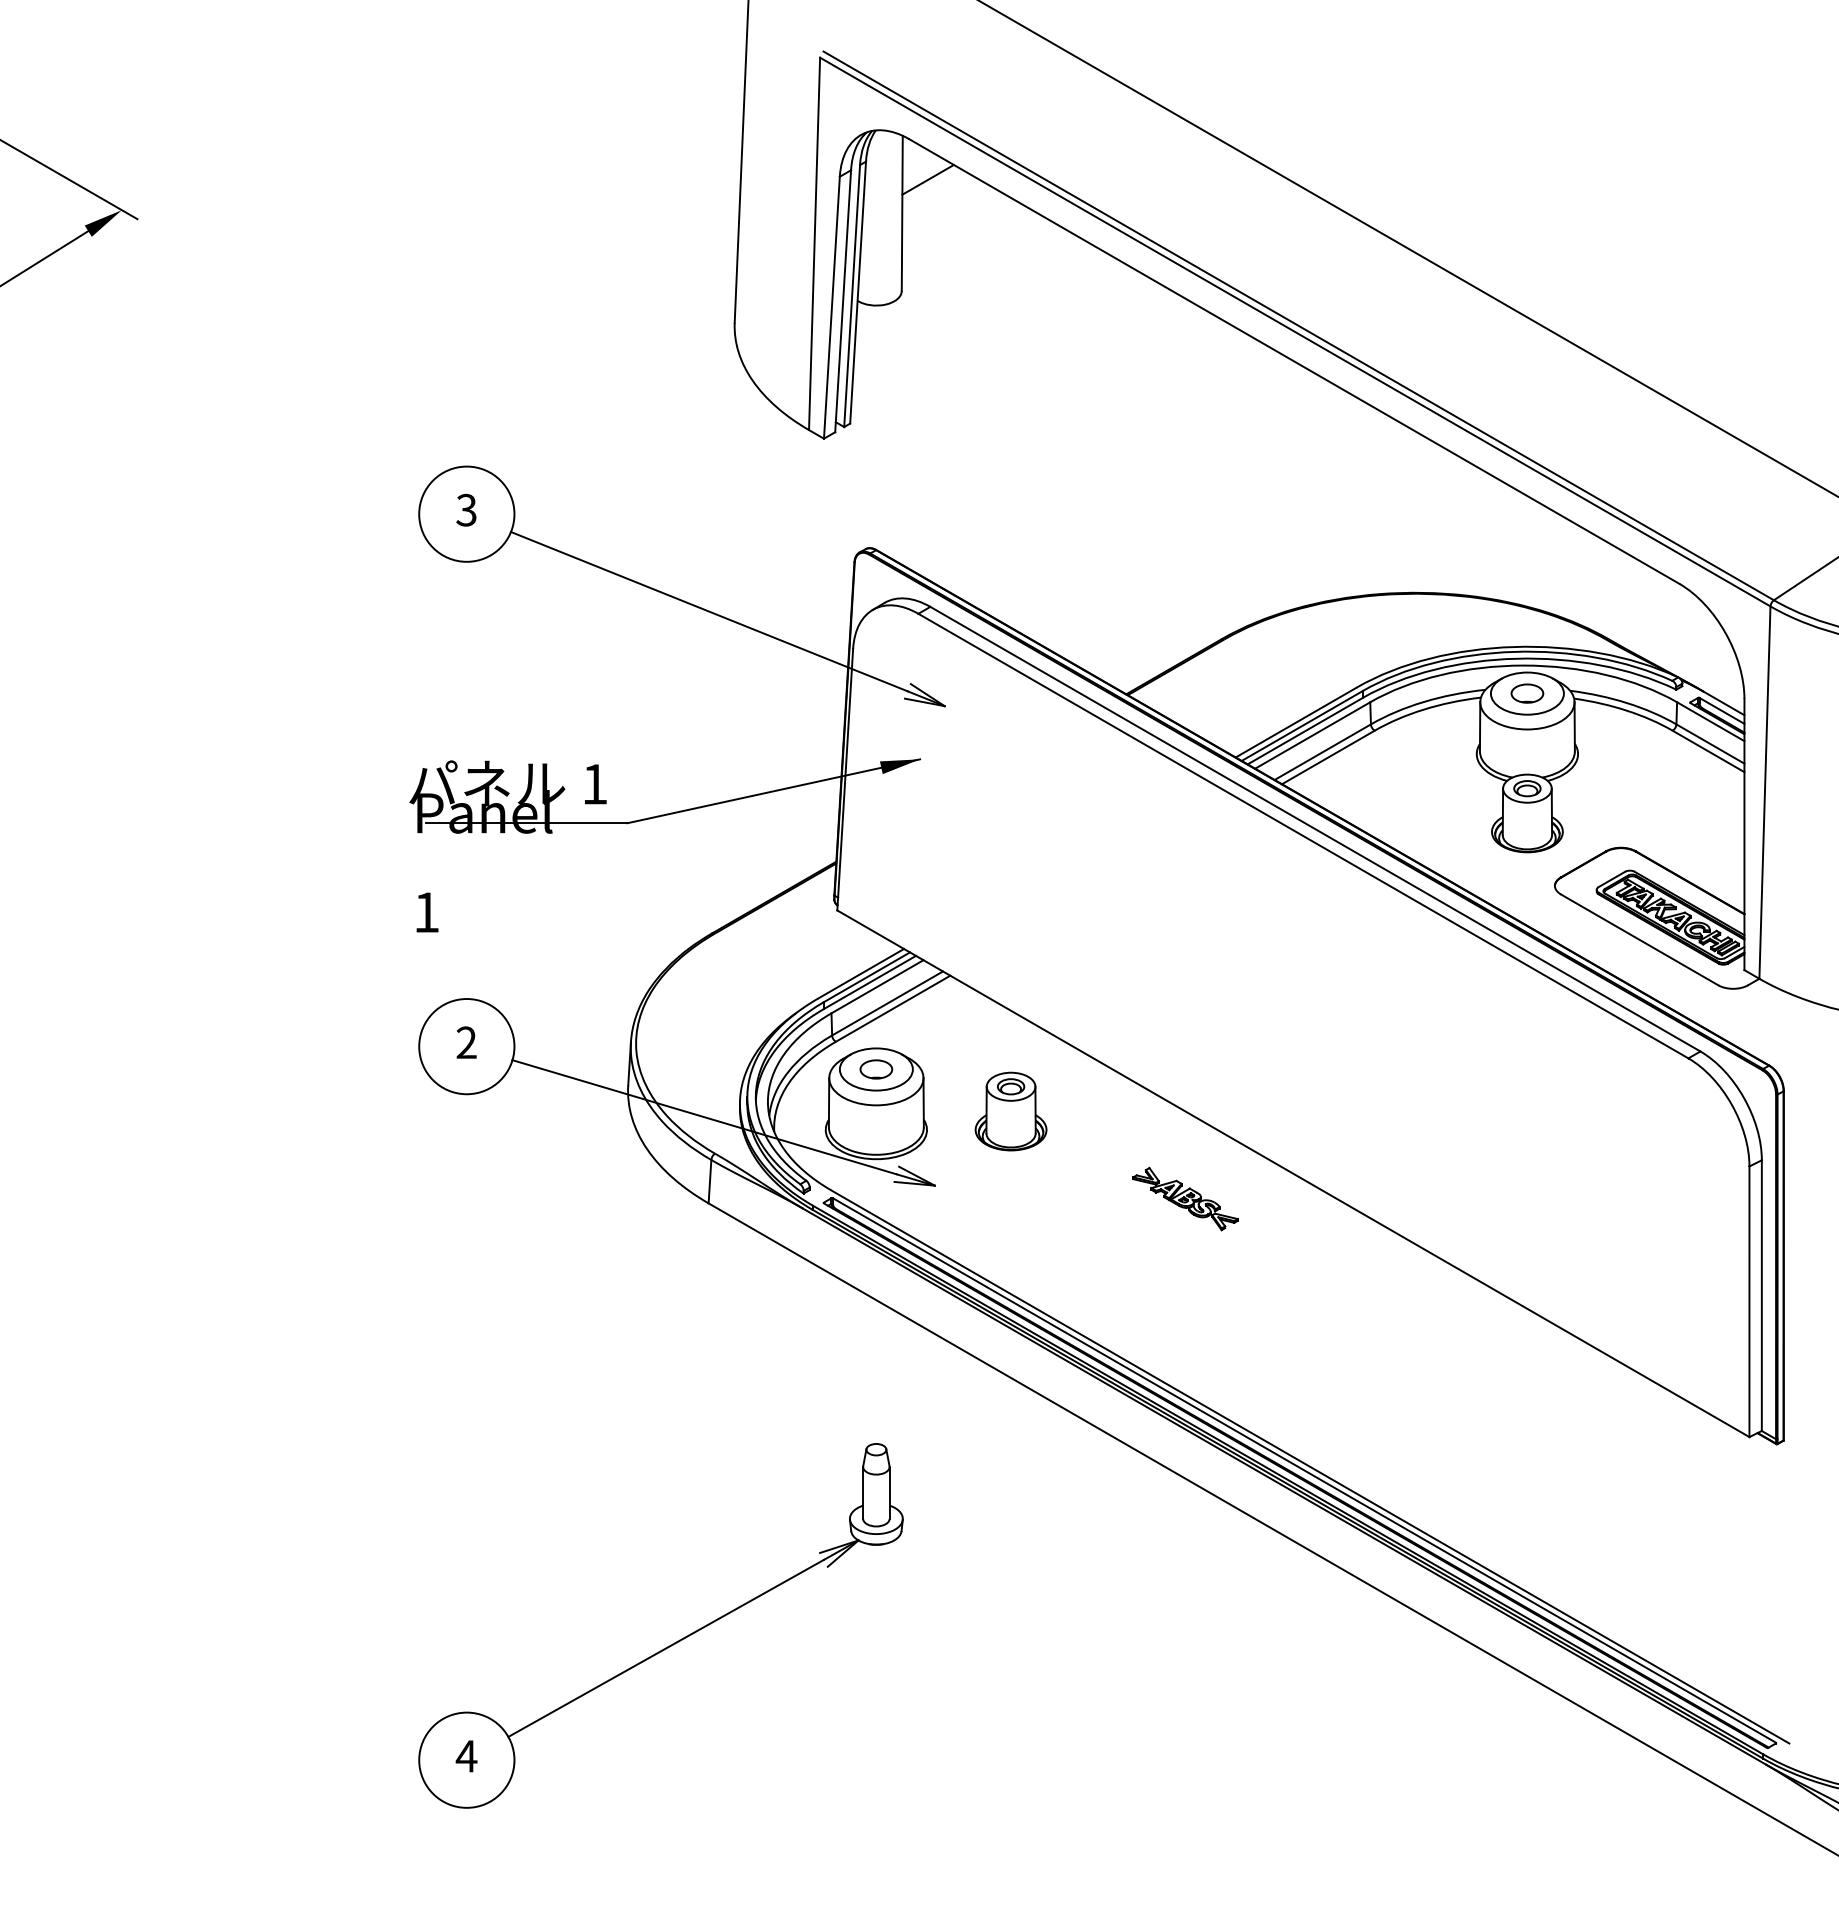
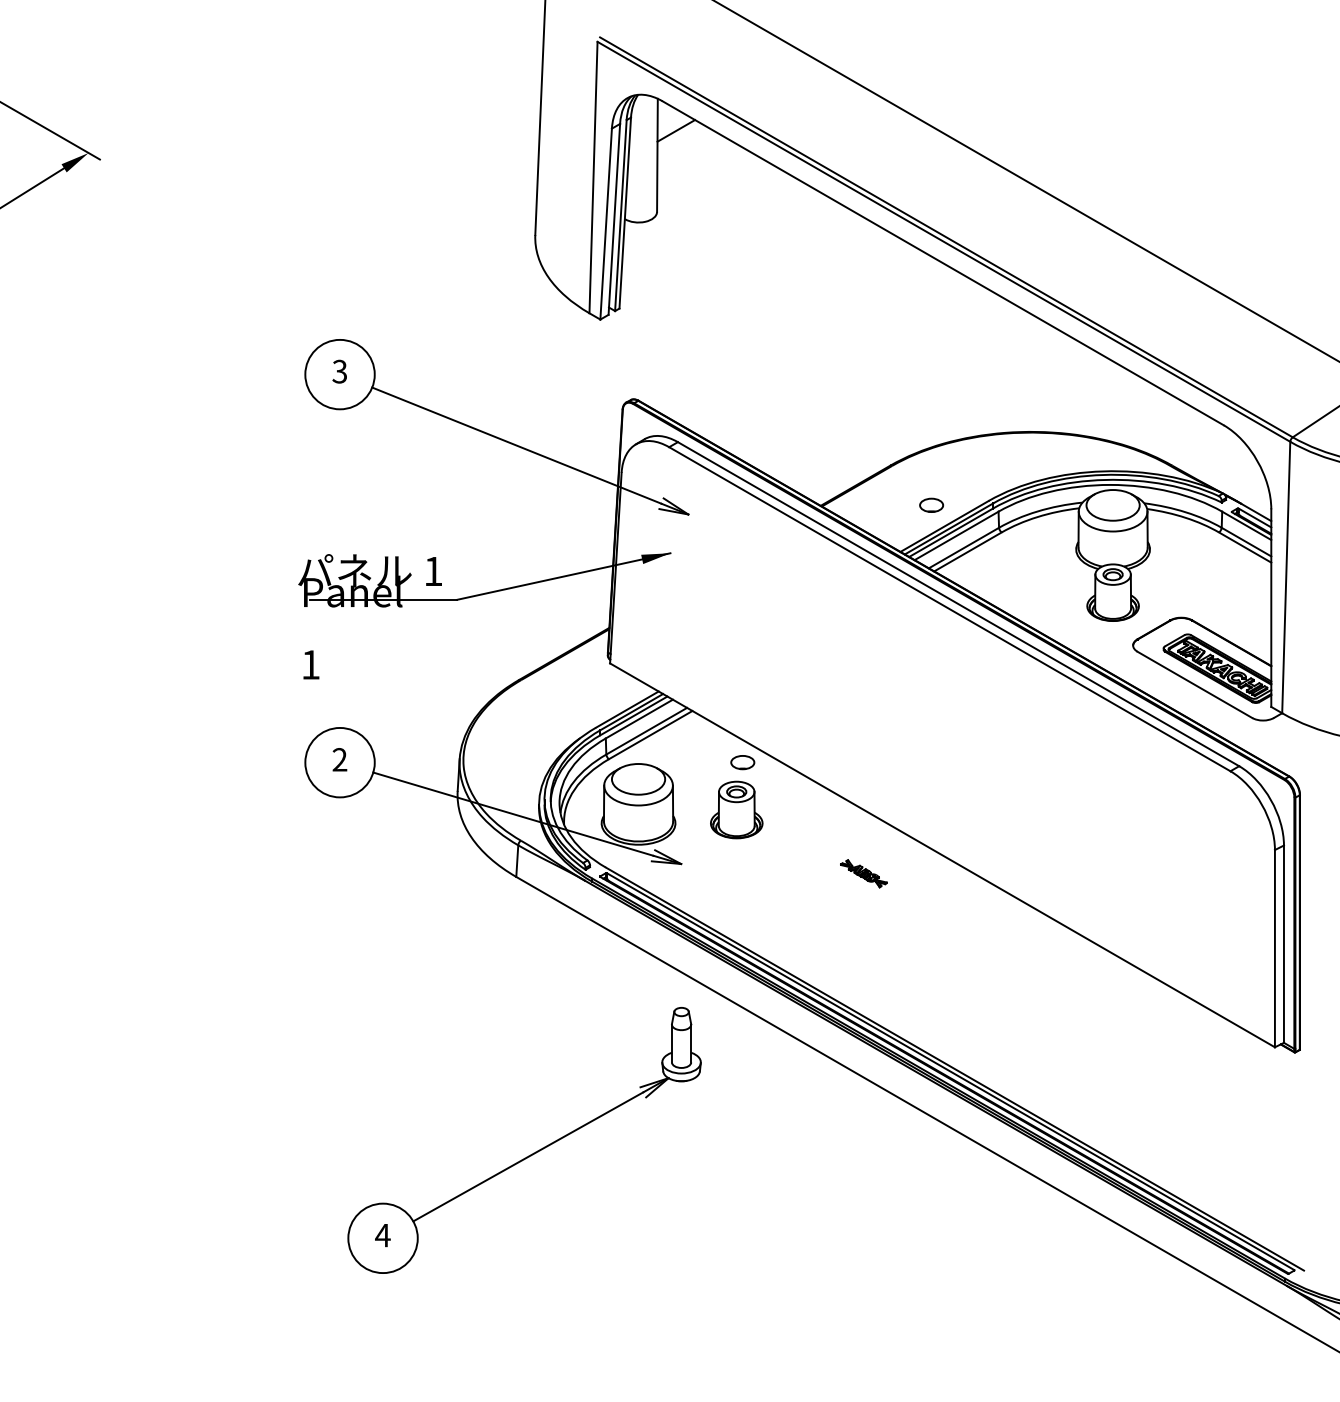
part: (1527, 693) -> (931, 505), moved
part: (876, 1069) -> (742, 762), moved
part: (1185, 1198) -> (863, 873), size x0.6
part: (670, 1644) -> (531, 1154), moved

